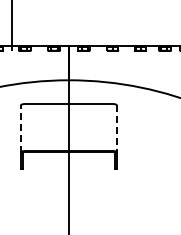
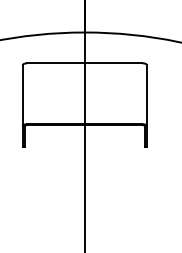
line: (20, 129) -> (22, 96), dashed -> solid
line: (116, 129) -> (146, 96), dashed -> solid

